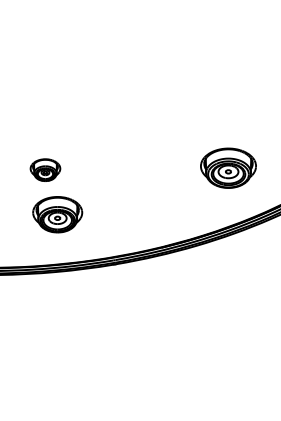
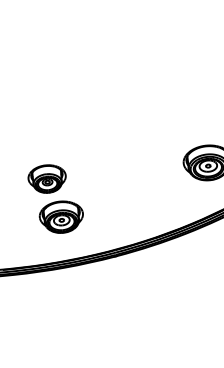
part: (45, 169) -> (47, 178), size x1.43

